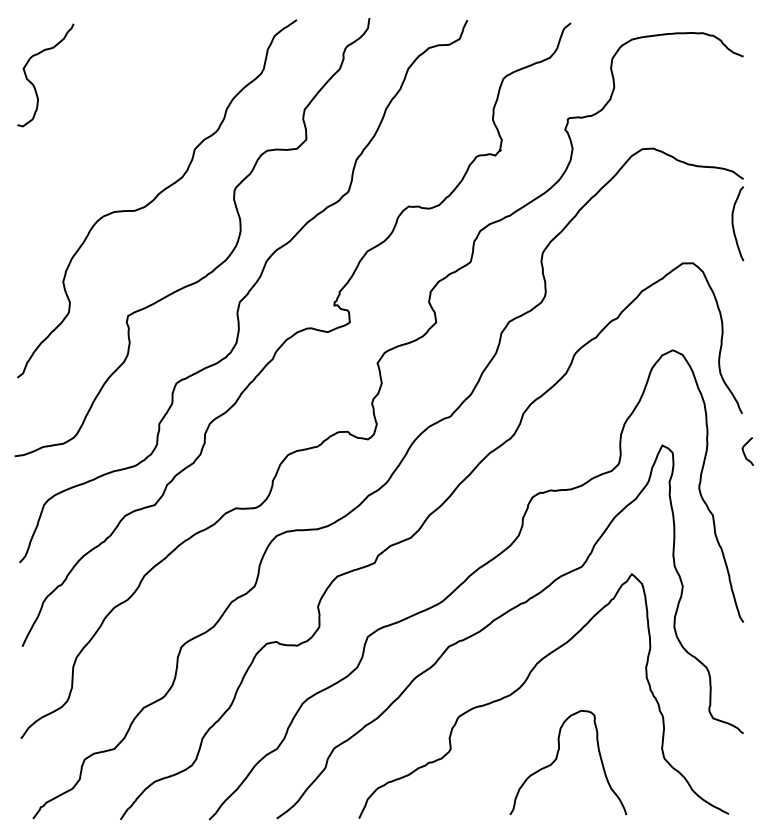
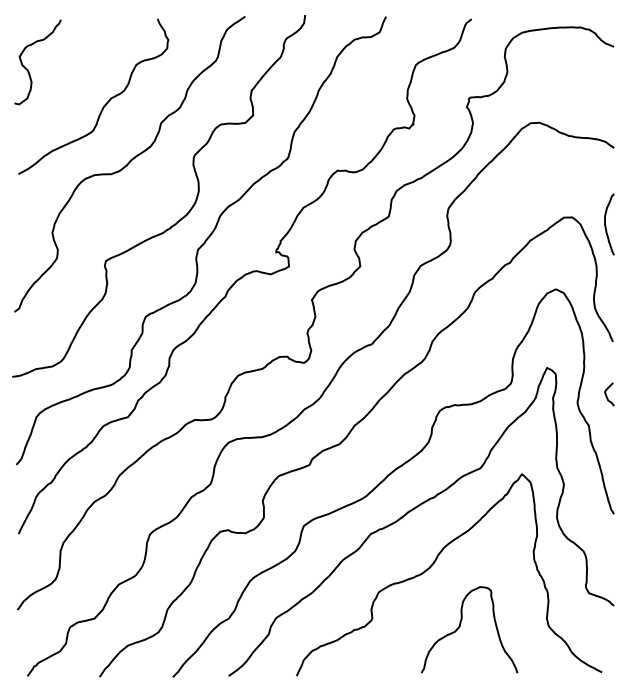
curve: (126, 126) -> (104, 104), added
curve: (733, 223) -> (605, 224), moved
curve: (745, 453) -> (607, 396), moved

